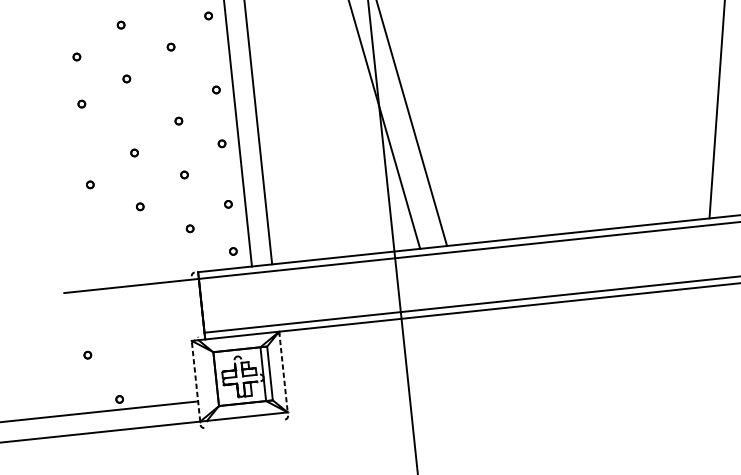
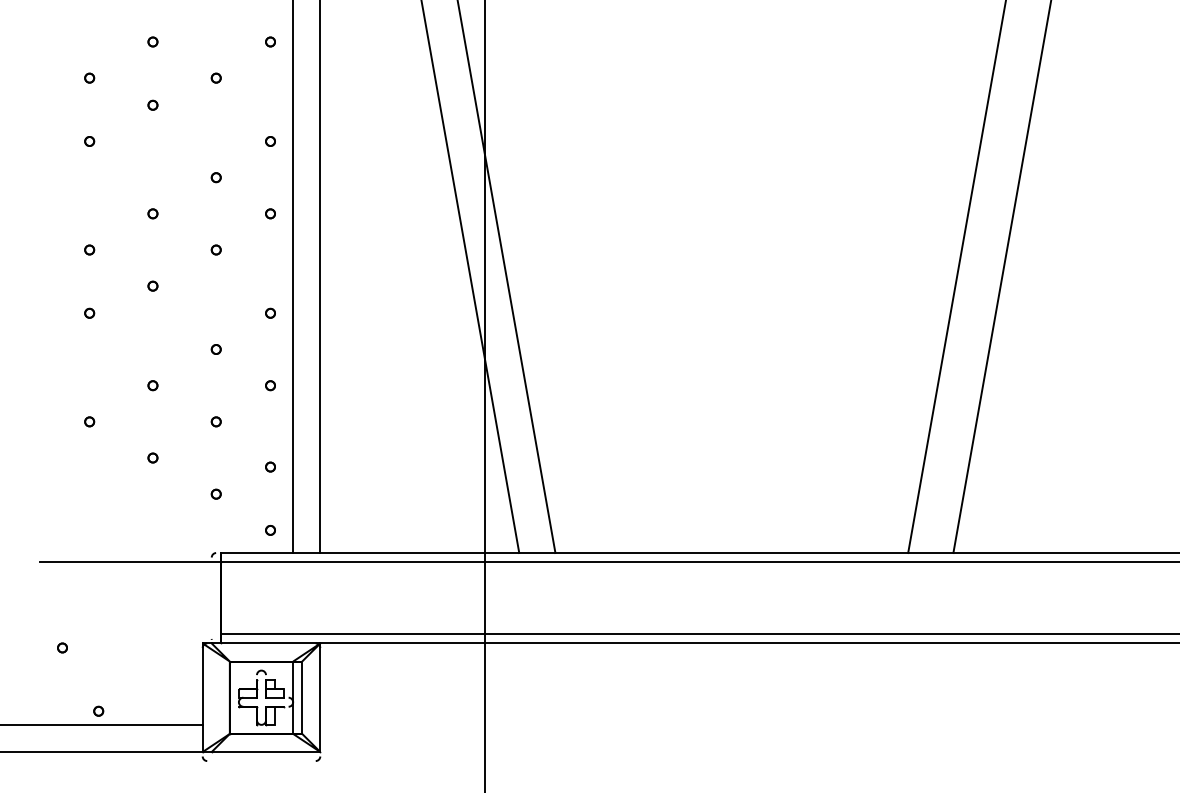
line: (283, 372) -> (320, 698), dashed -> solid
line: (195, 381) -> (202, 697), dashed -> solid

